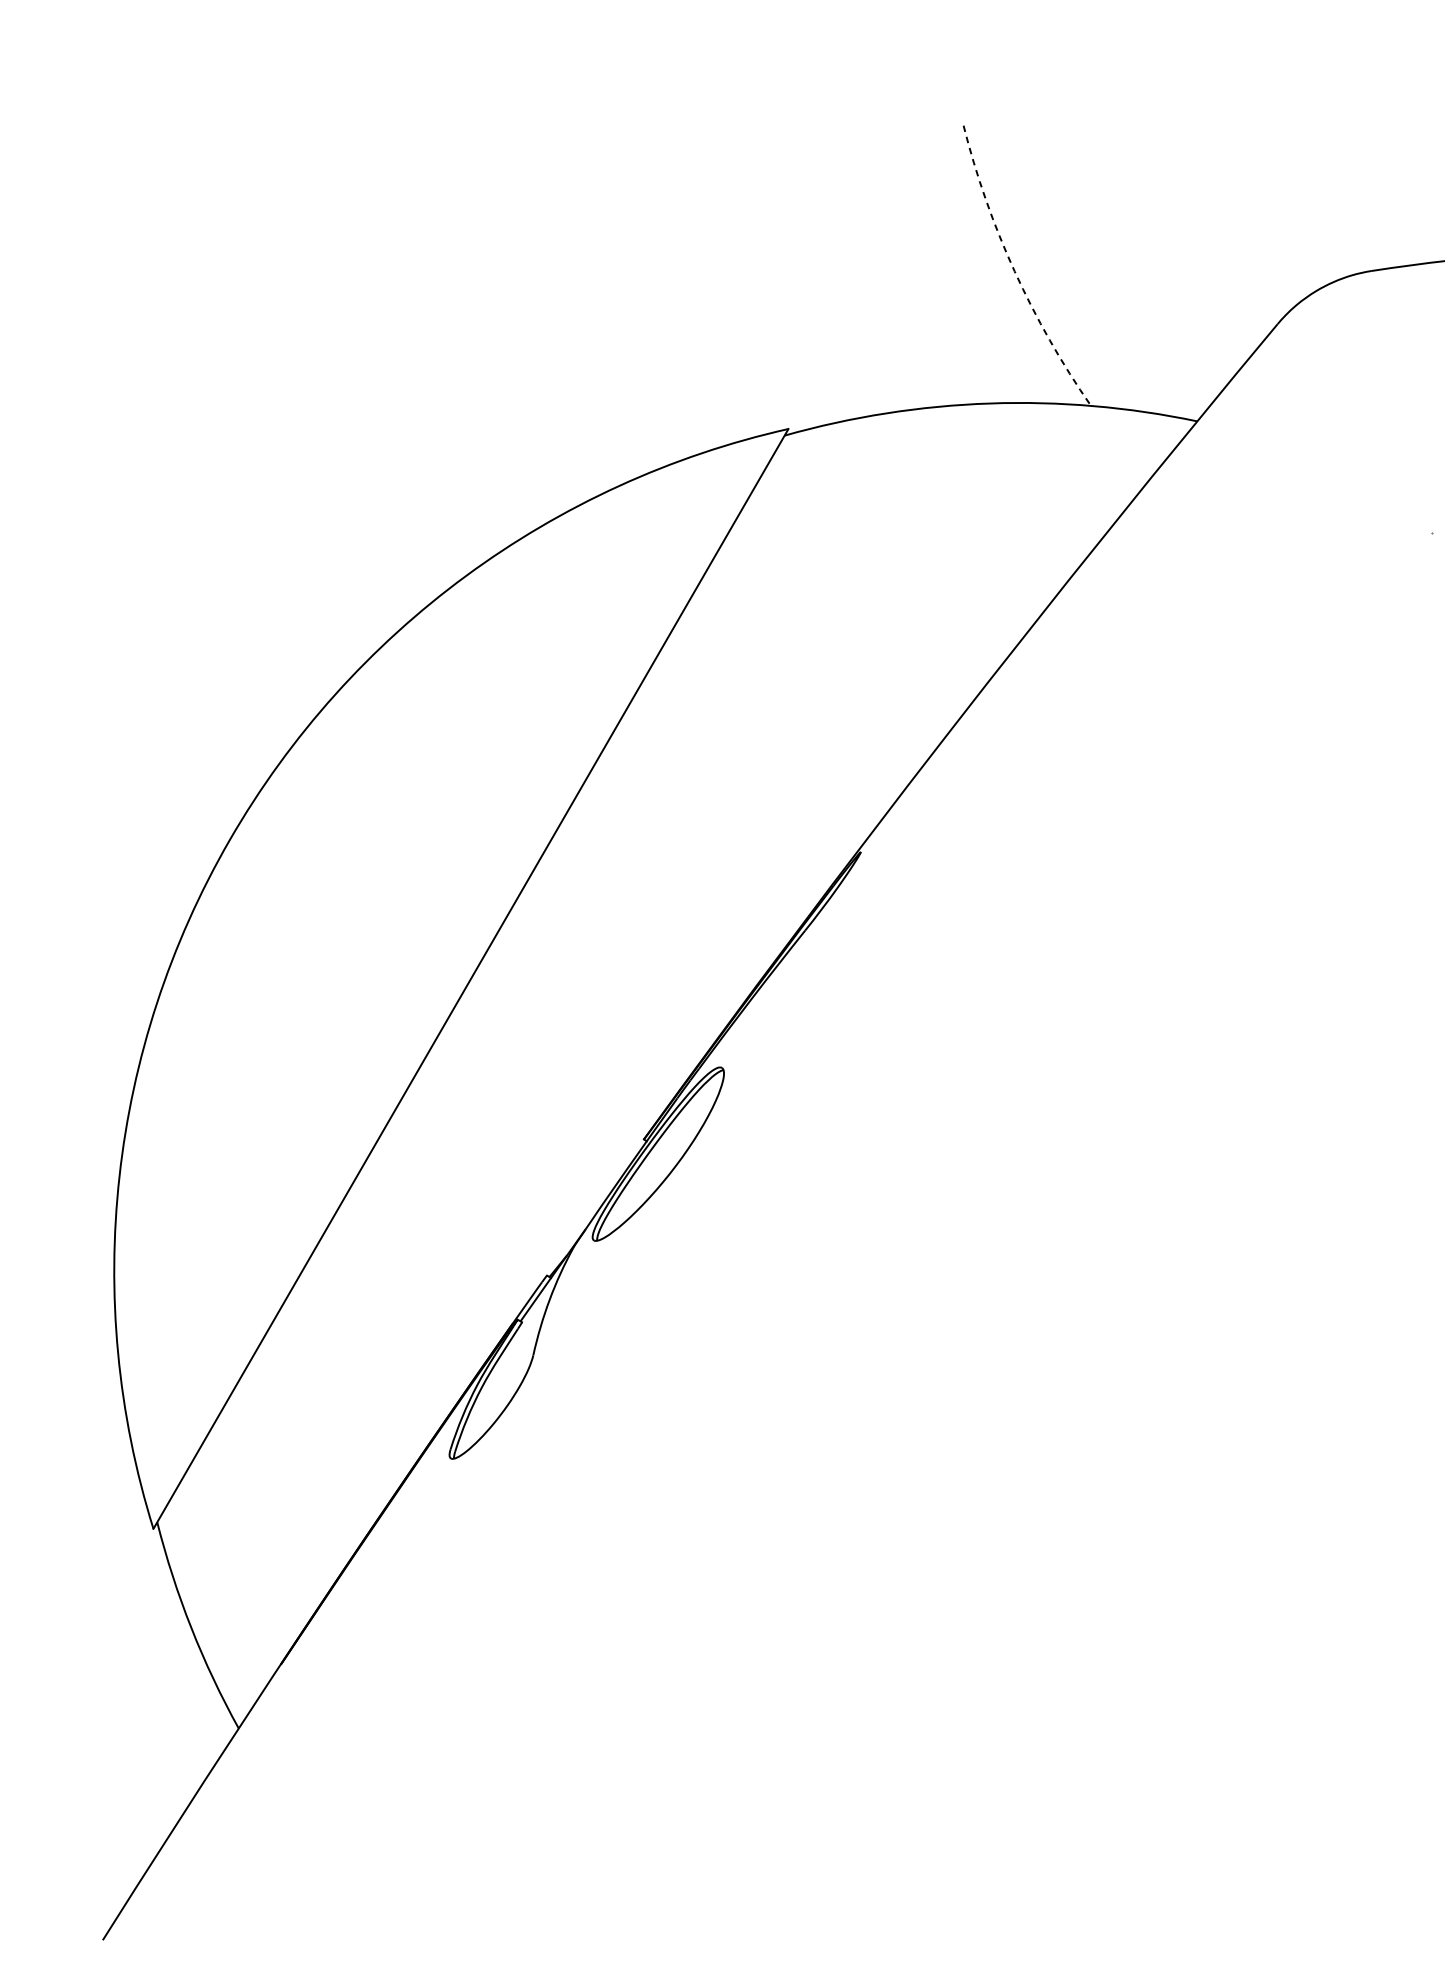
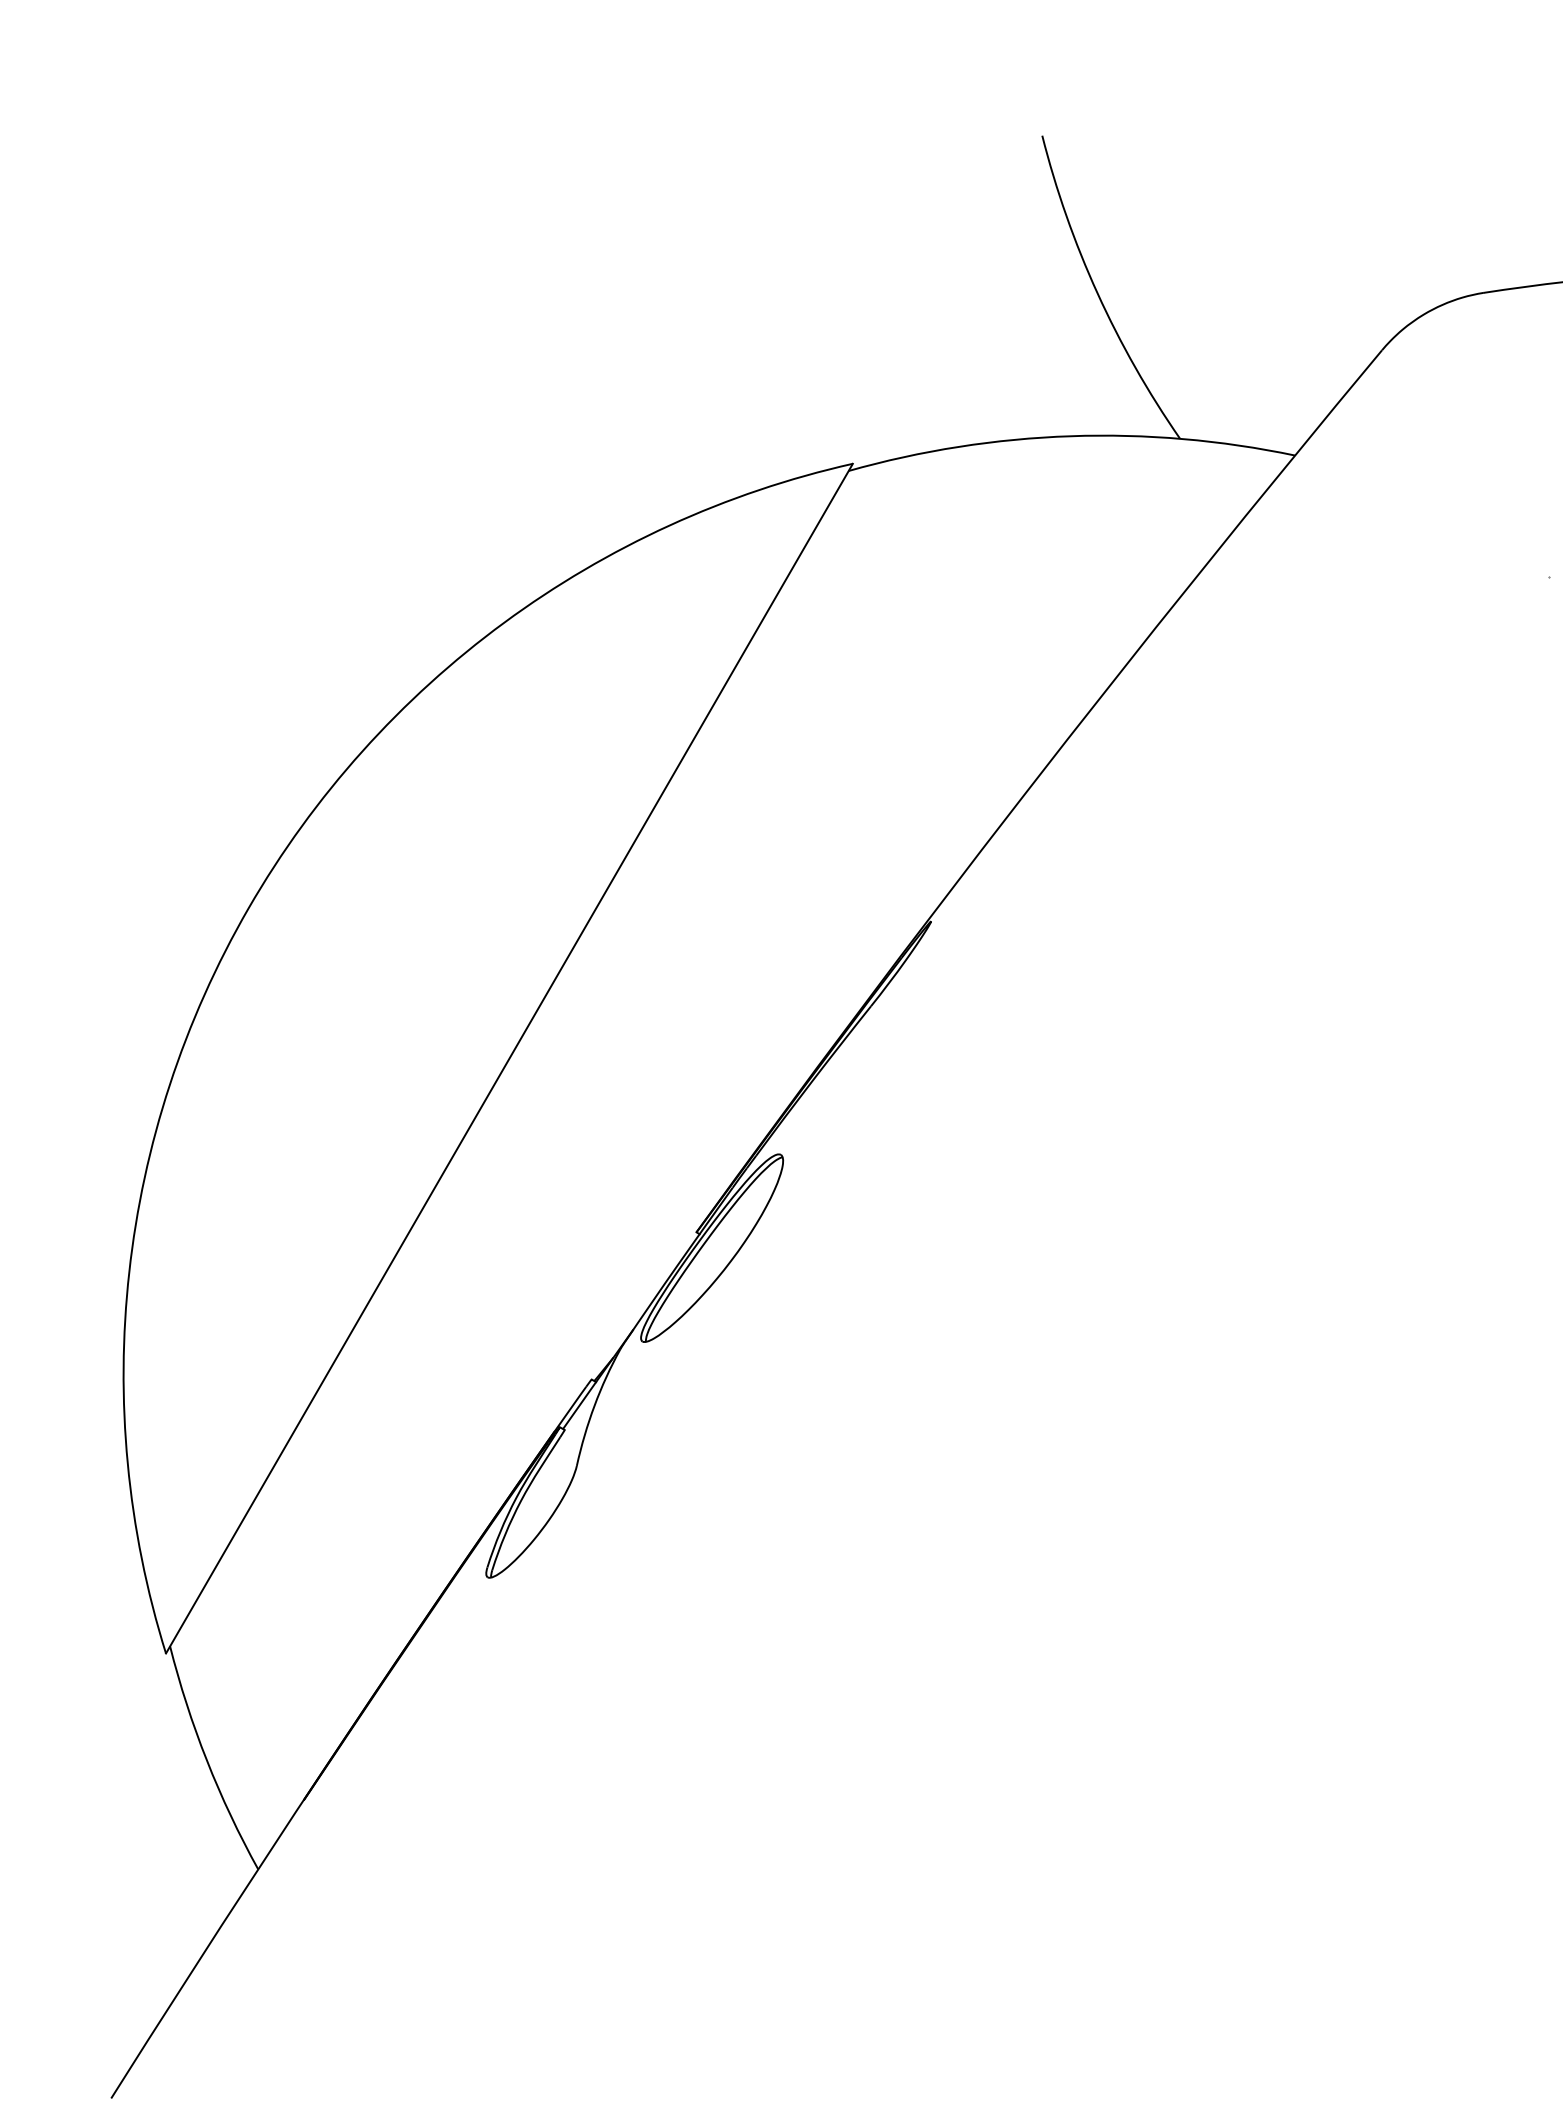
arc: (1014, 271) -> (1097, 293), dashed -> solid

